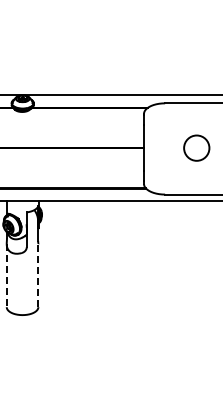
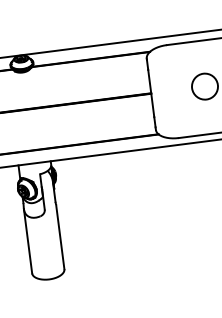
line: (6, 275) -> (27, 241), dashed -> solid
line: (38, 275) -> (60, 236), dashed -> solid

